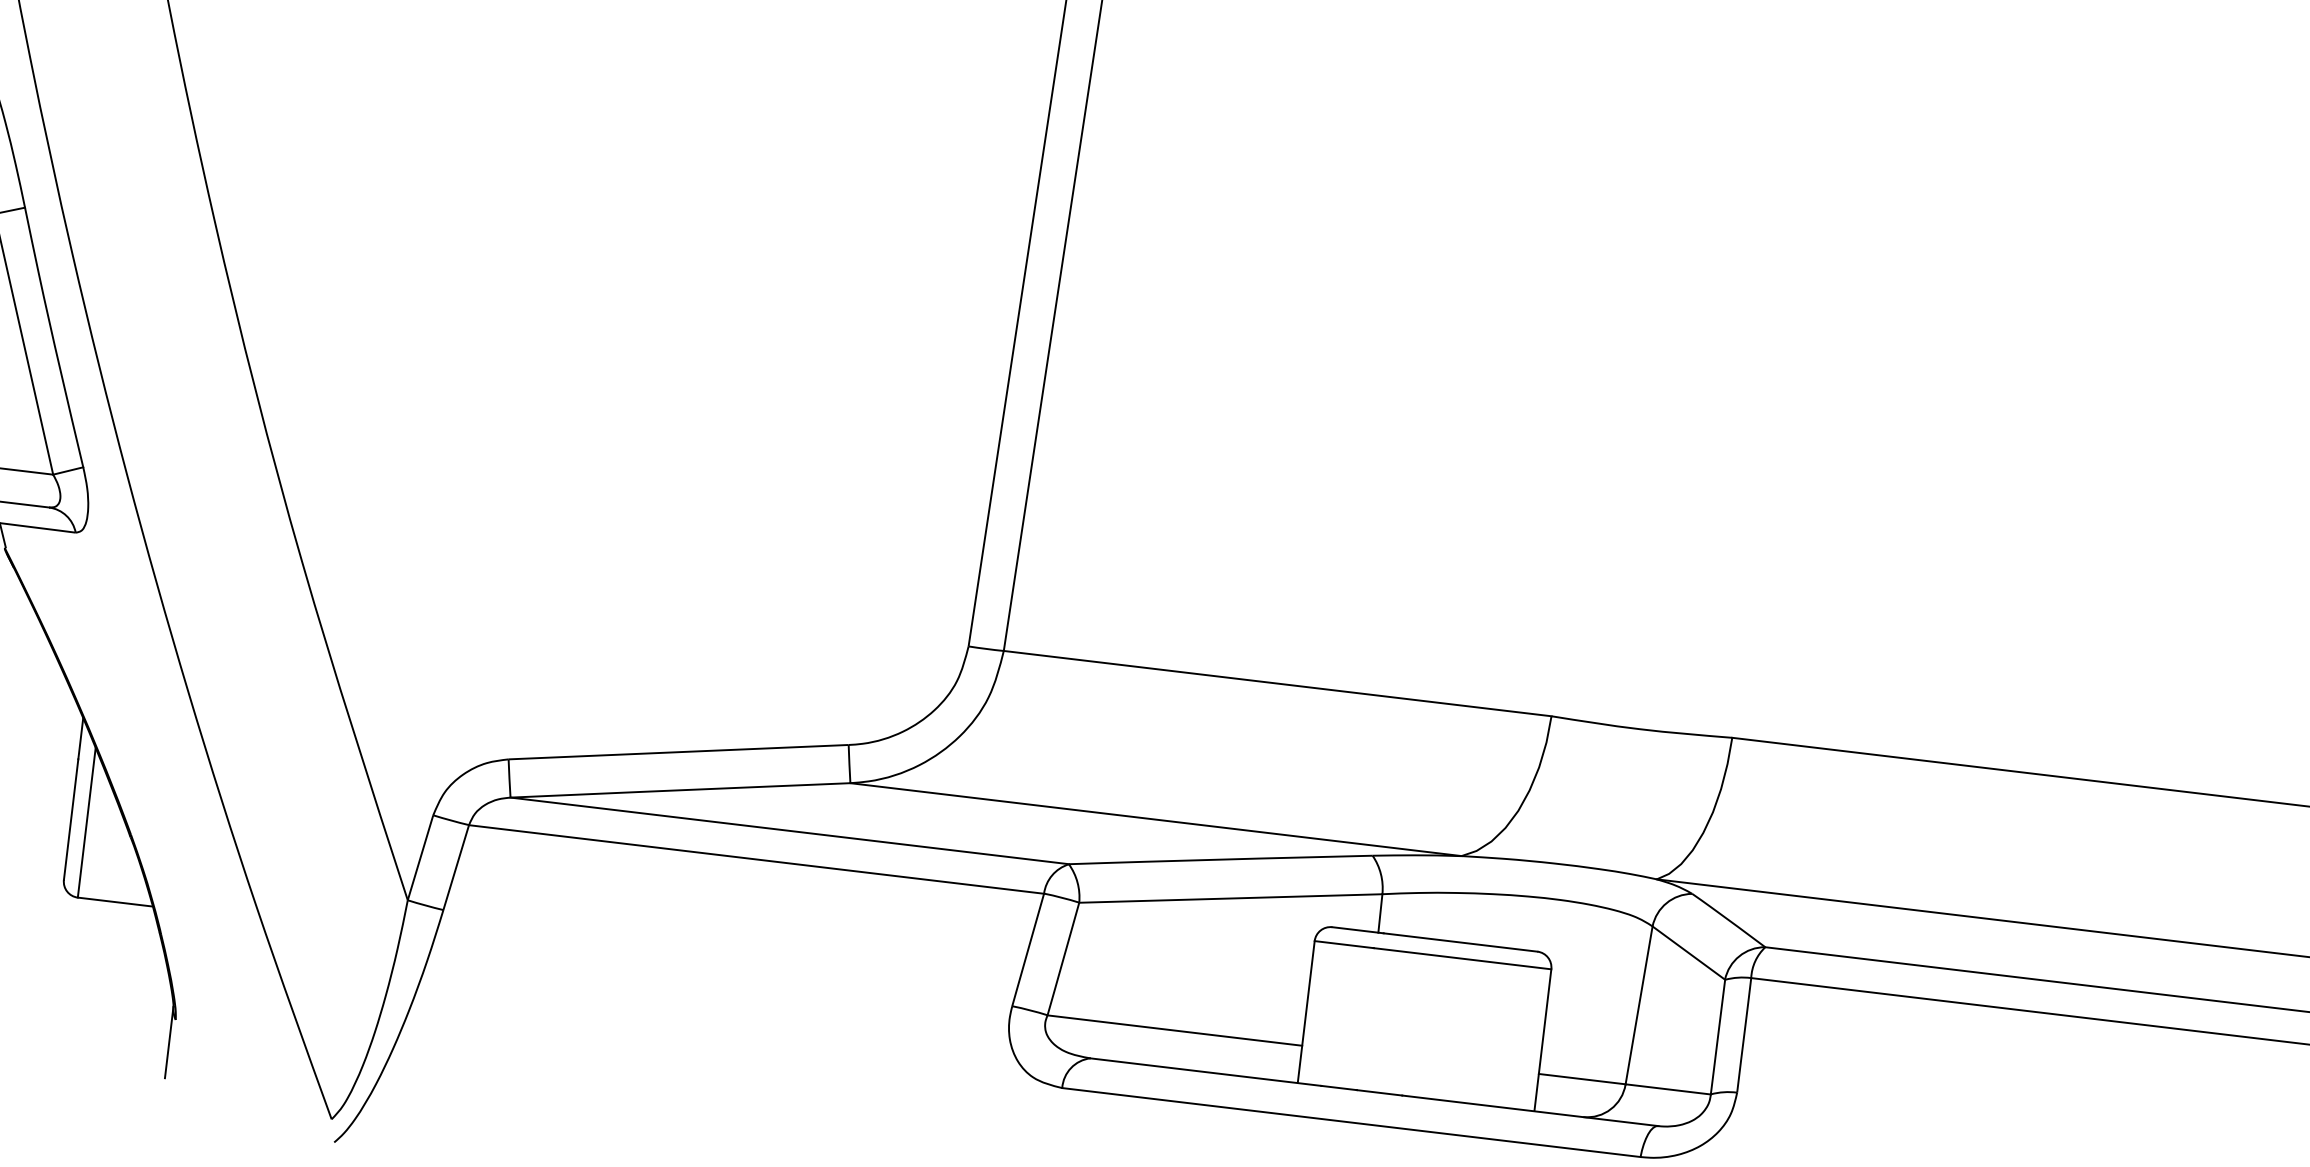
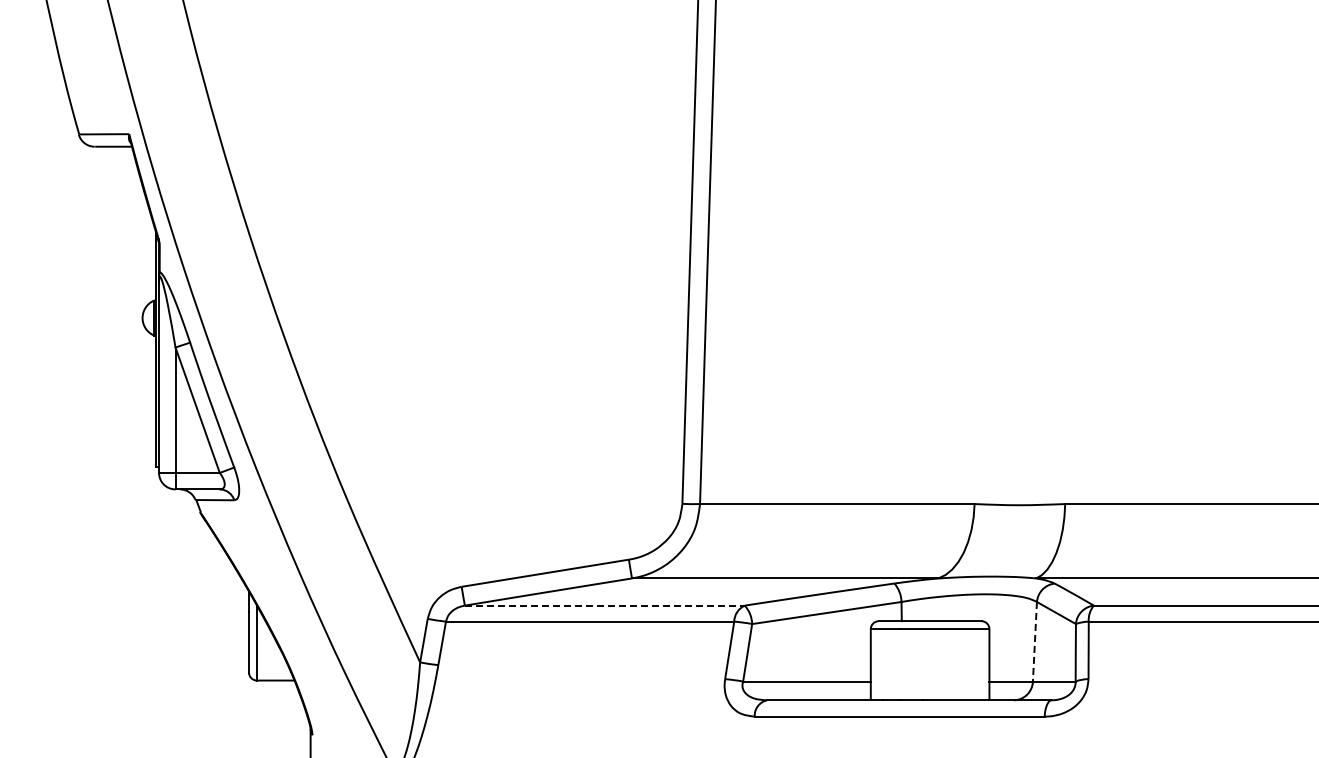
line: (789, 830) -> (604, 605), solid -> dashed
line: (1638, 1004) -> (1034, 641), solid -> dashed

